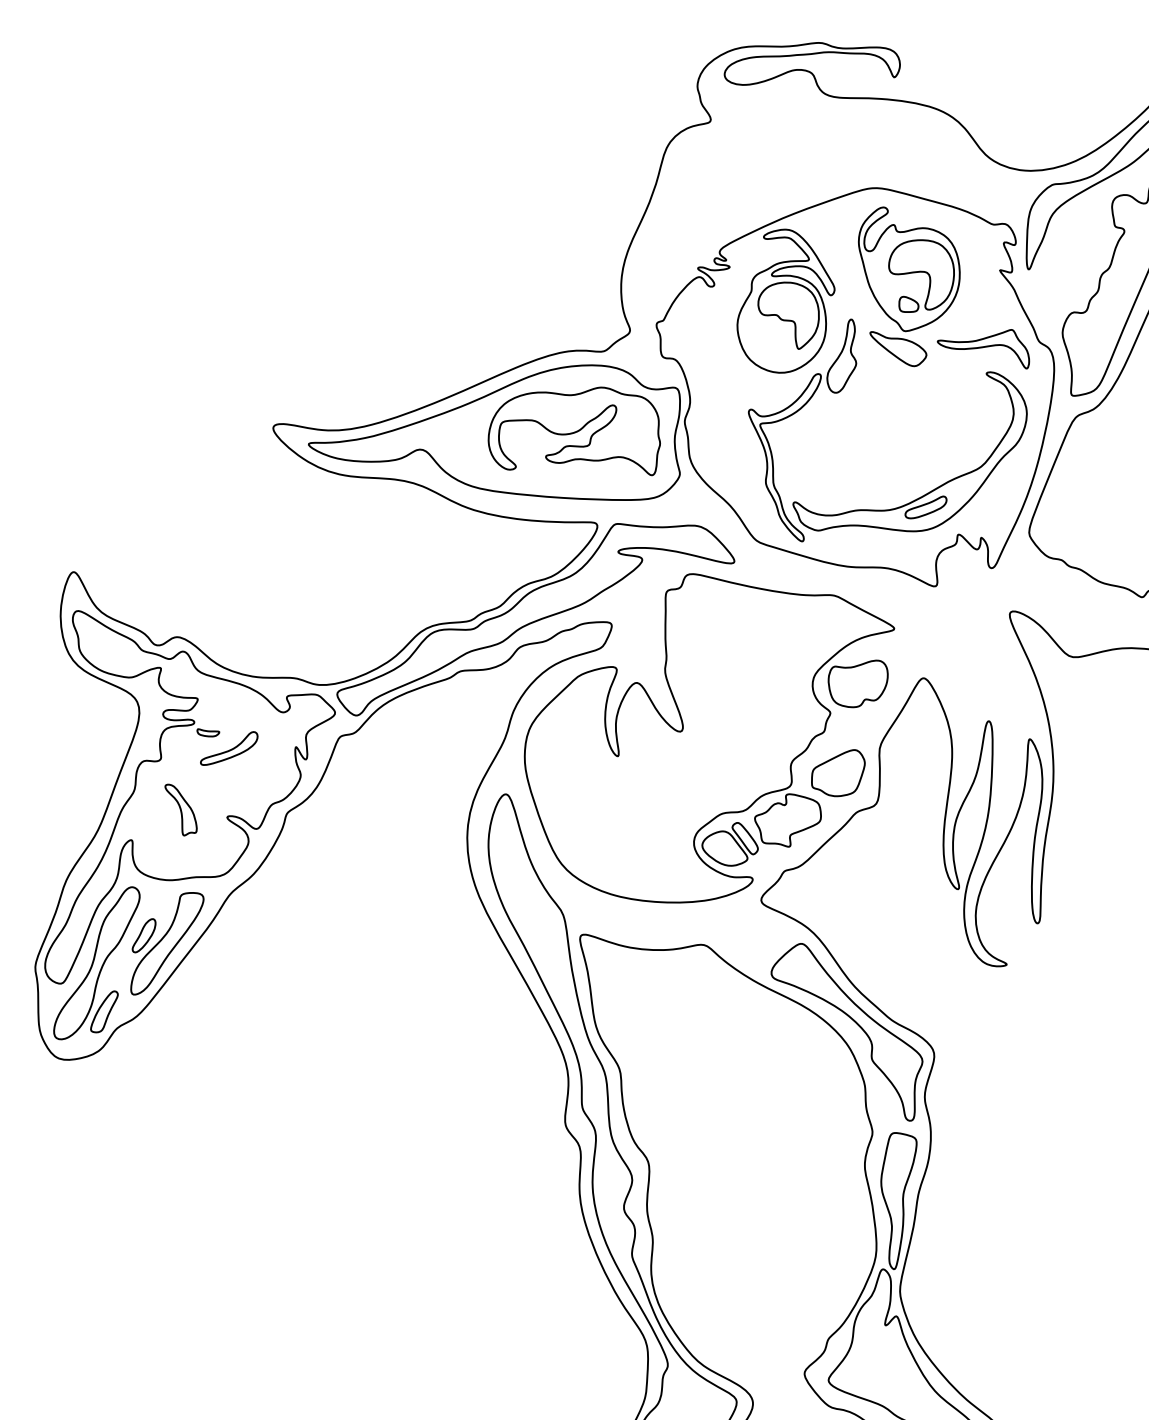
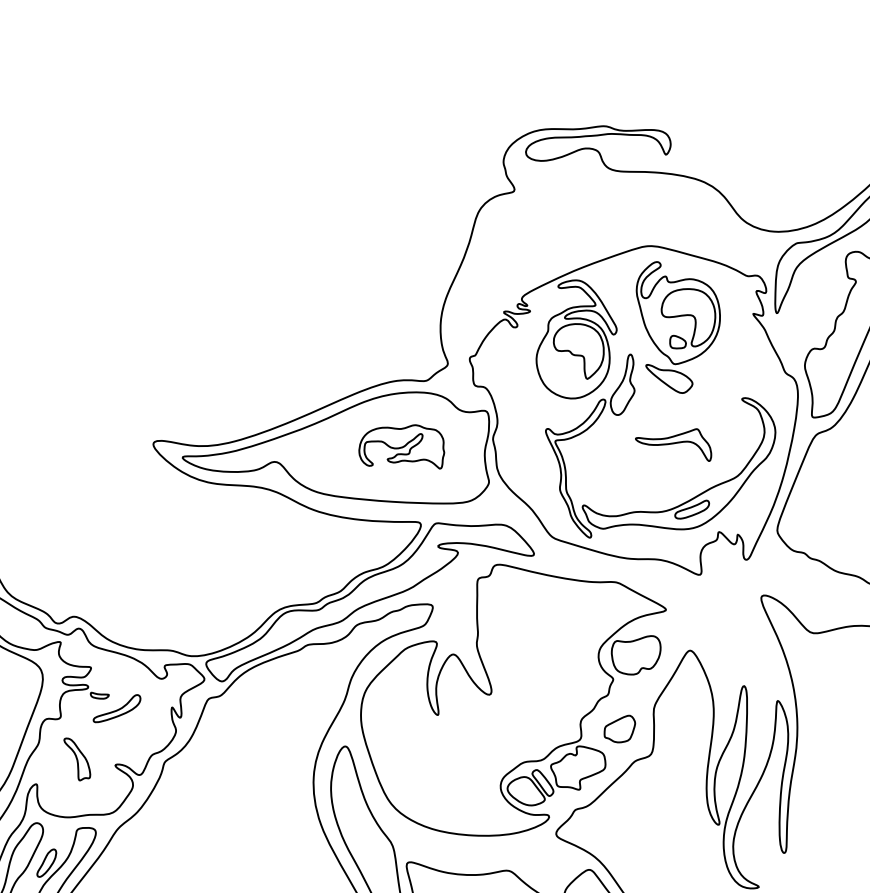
part: (983, 349) -> (673, 445), moved
part: (573, 431) -> (401, 446), size x0.6
part: (838, 773) -> (619, 729), size x0.7

